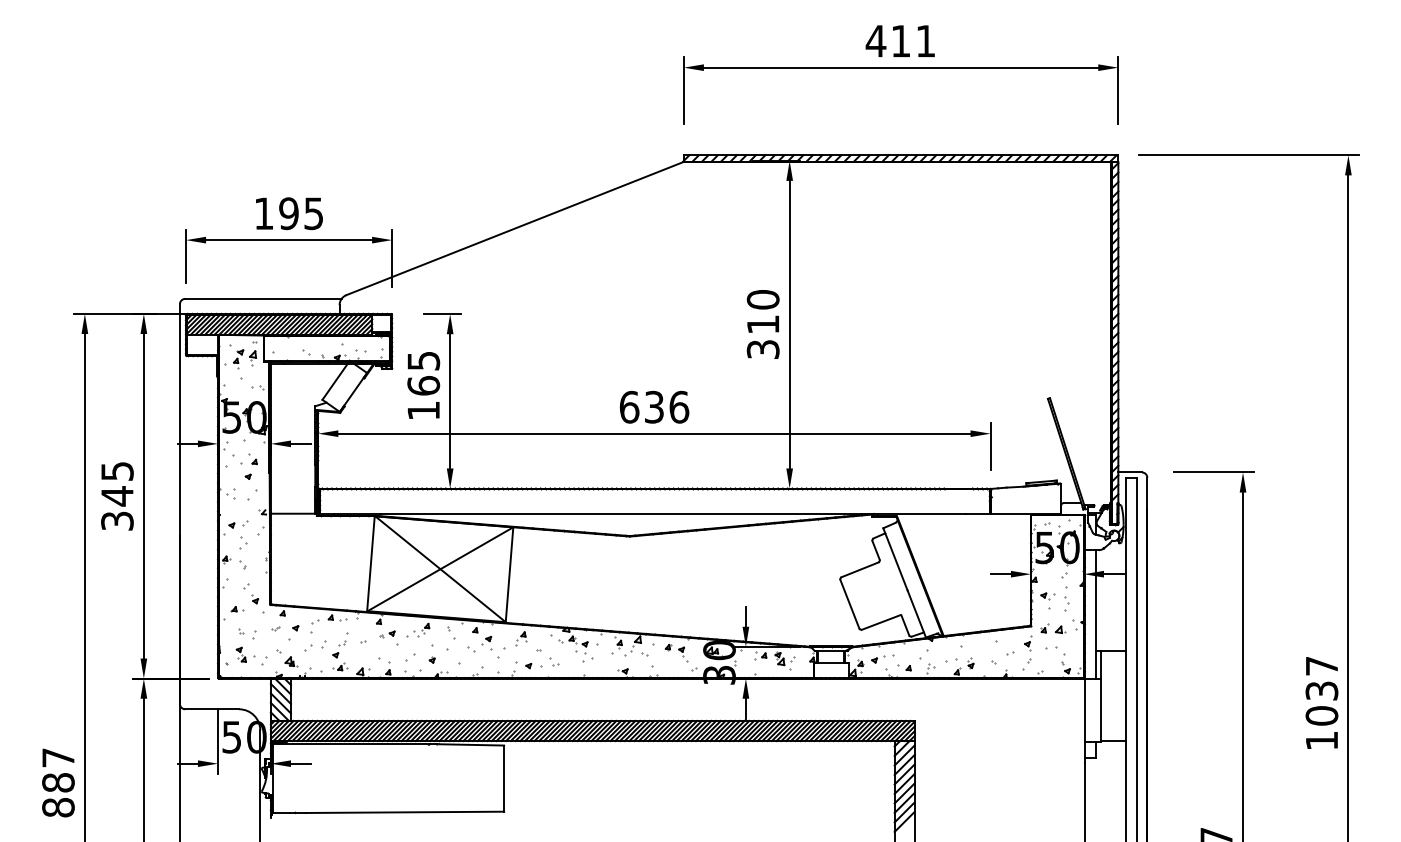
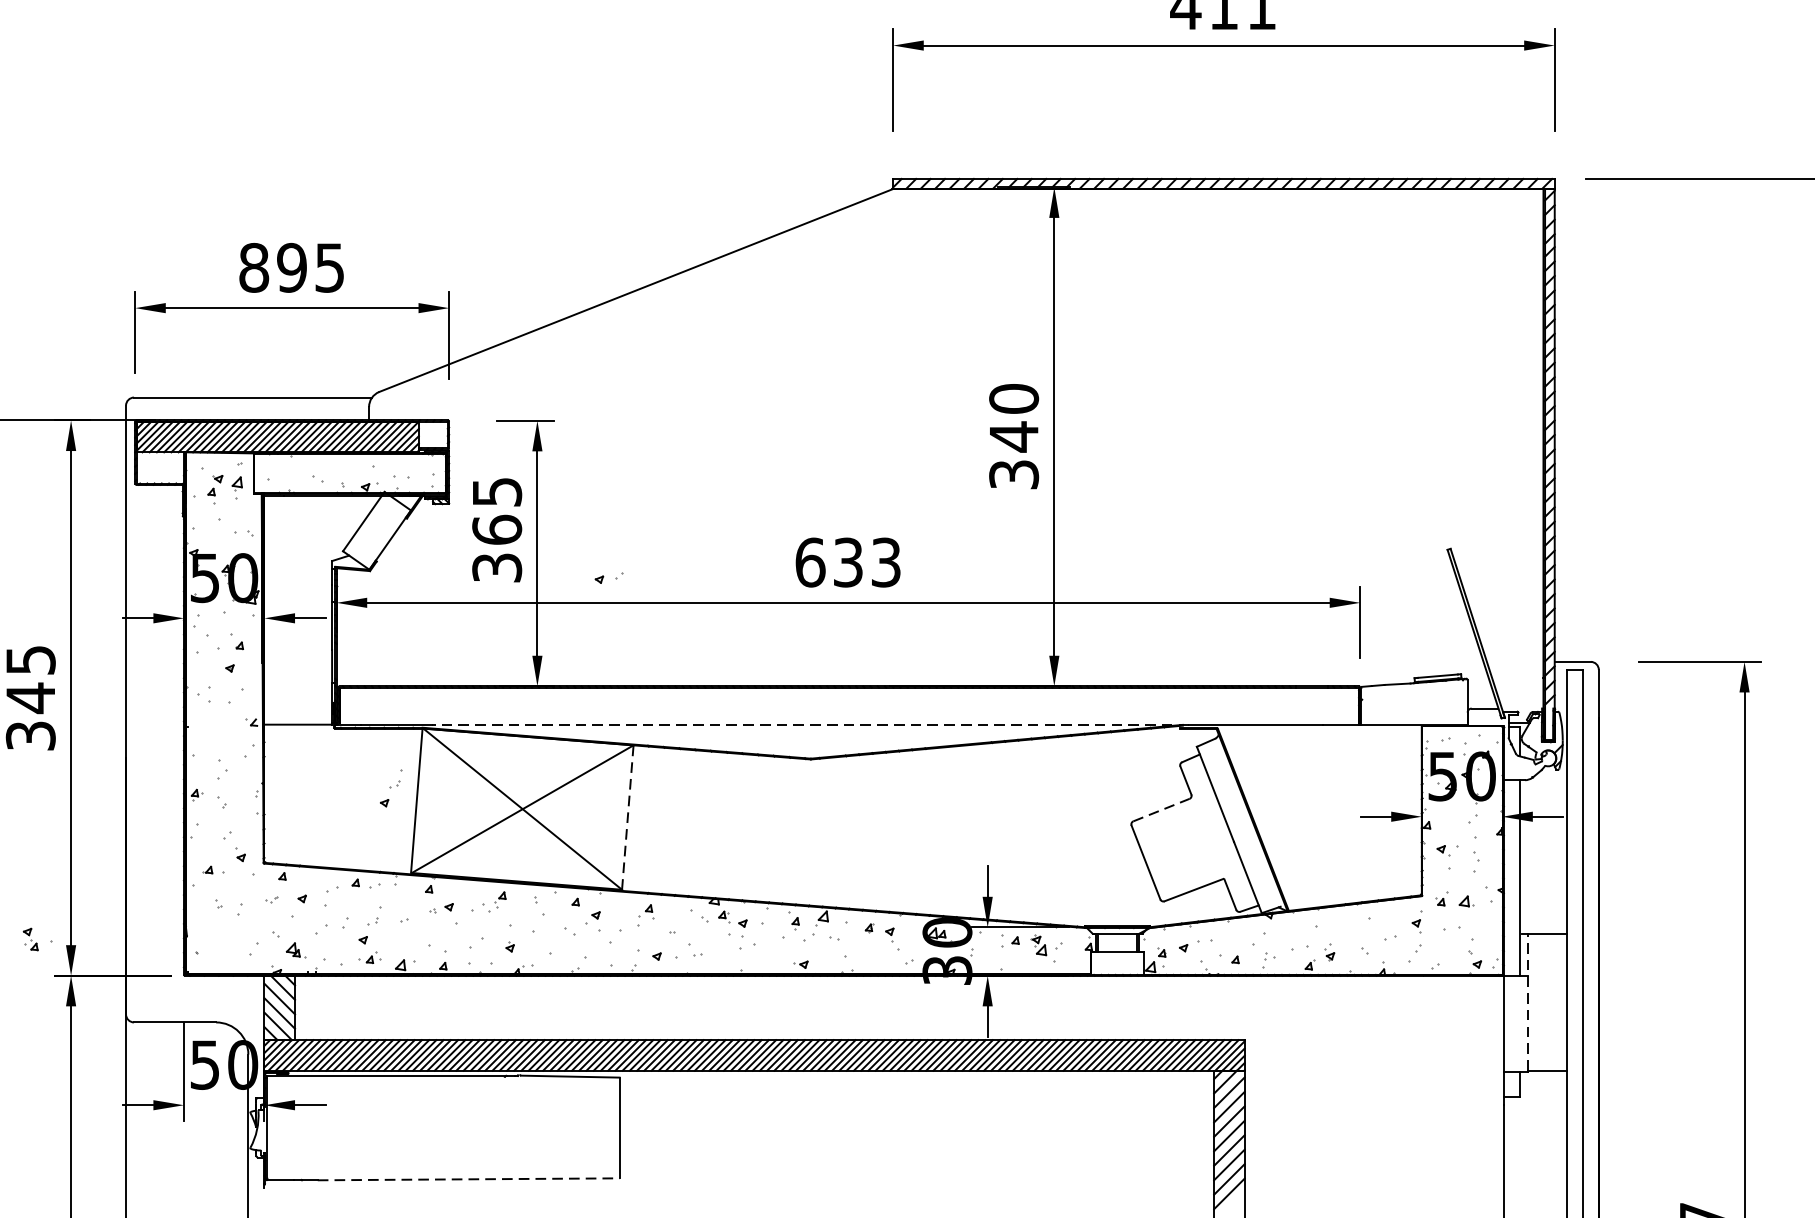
text: (263, 213) -> (253, 267), 195 -> 895
text: (763, 324) -> (1014, 436), 310 -> 340
text: (679, 406) -> (886, 561), 636 -> 633
text: (423, 410) -> (496, 567), 165 -> 365
line: (629, 513) -> (810, 724), solid -> dashed
part: (238, 524) -> (609, 578), moved
part: (354, 555) -> (391, 788), added
line: (860, 569) -> (1162, 809), solid -> dashed
line: (509, 574) -> (627, 817), solid -> dashed
part: (245, 654) -> (37, 939), moved
line: (1100, 696) -> (1527, 1002), solid -> dashed
line: (405, 812) -> (469, 1179), solid -> dashed

